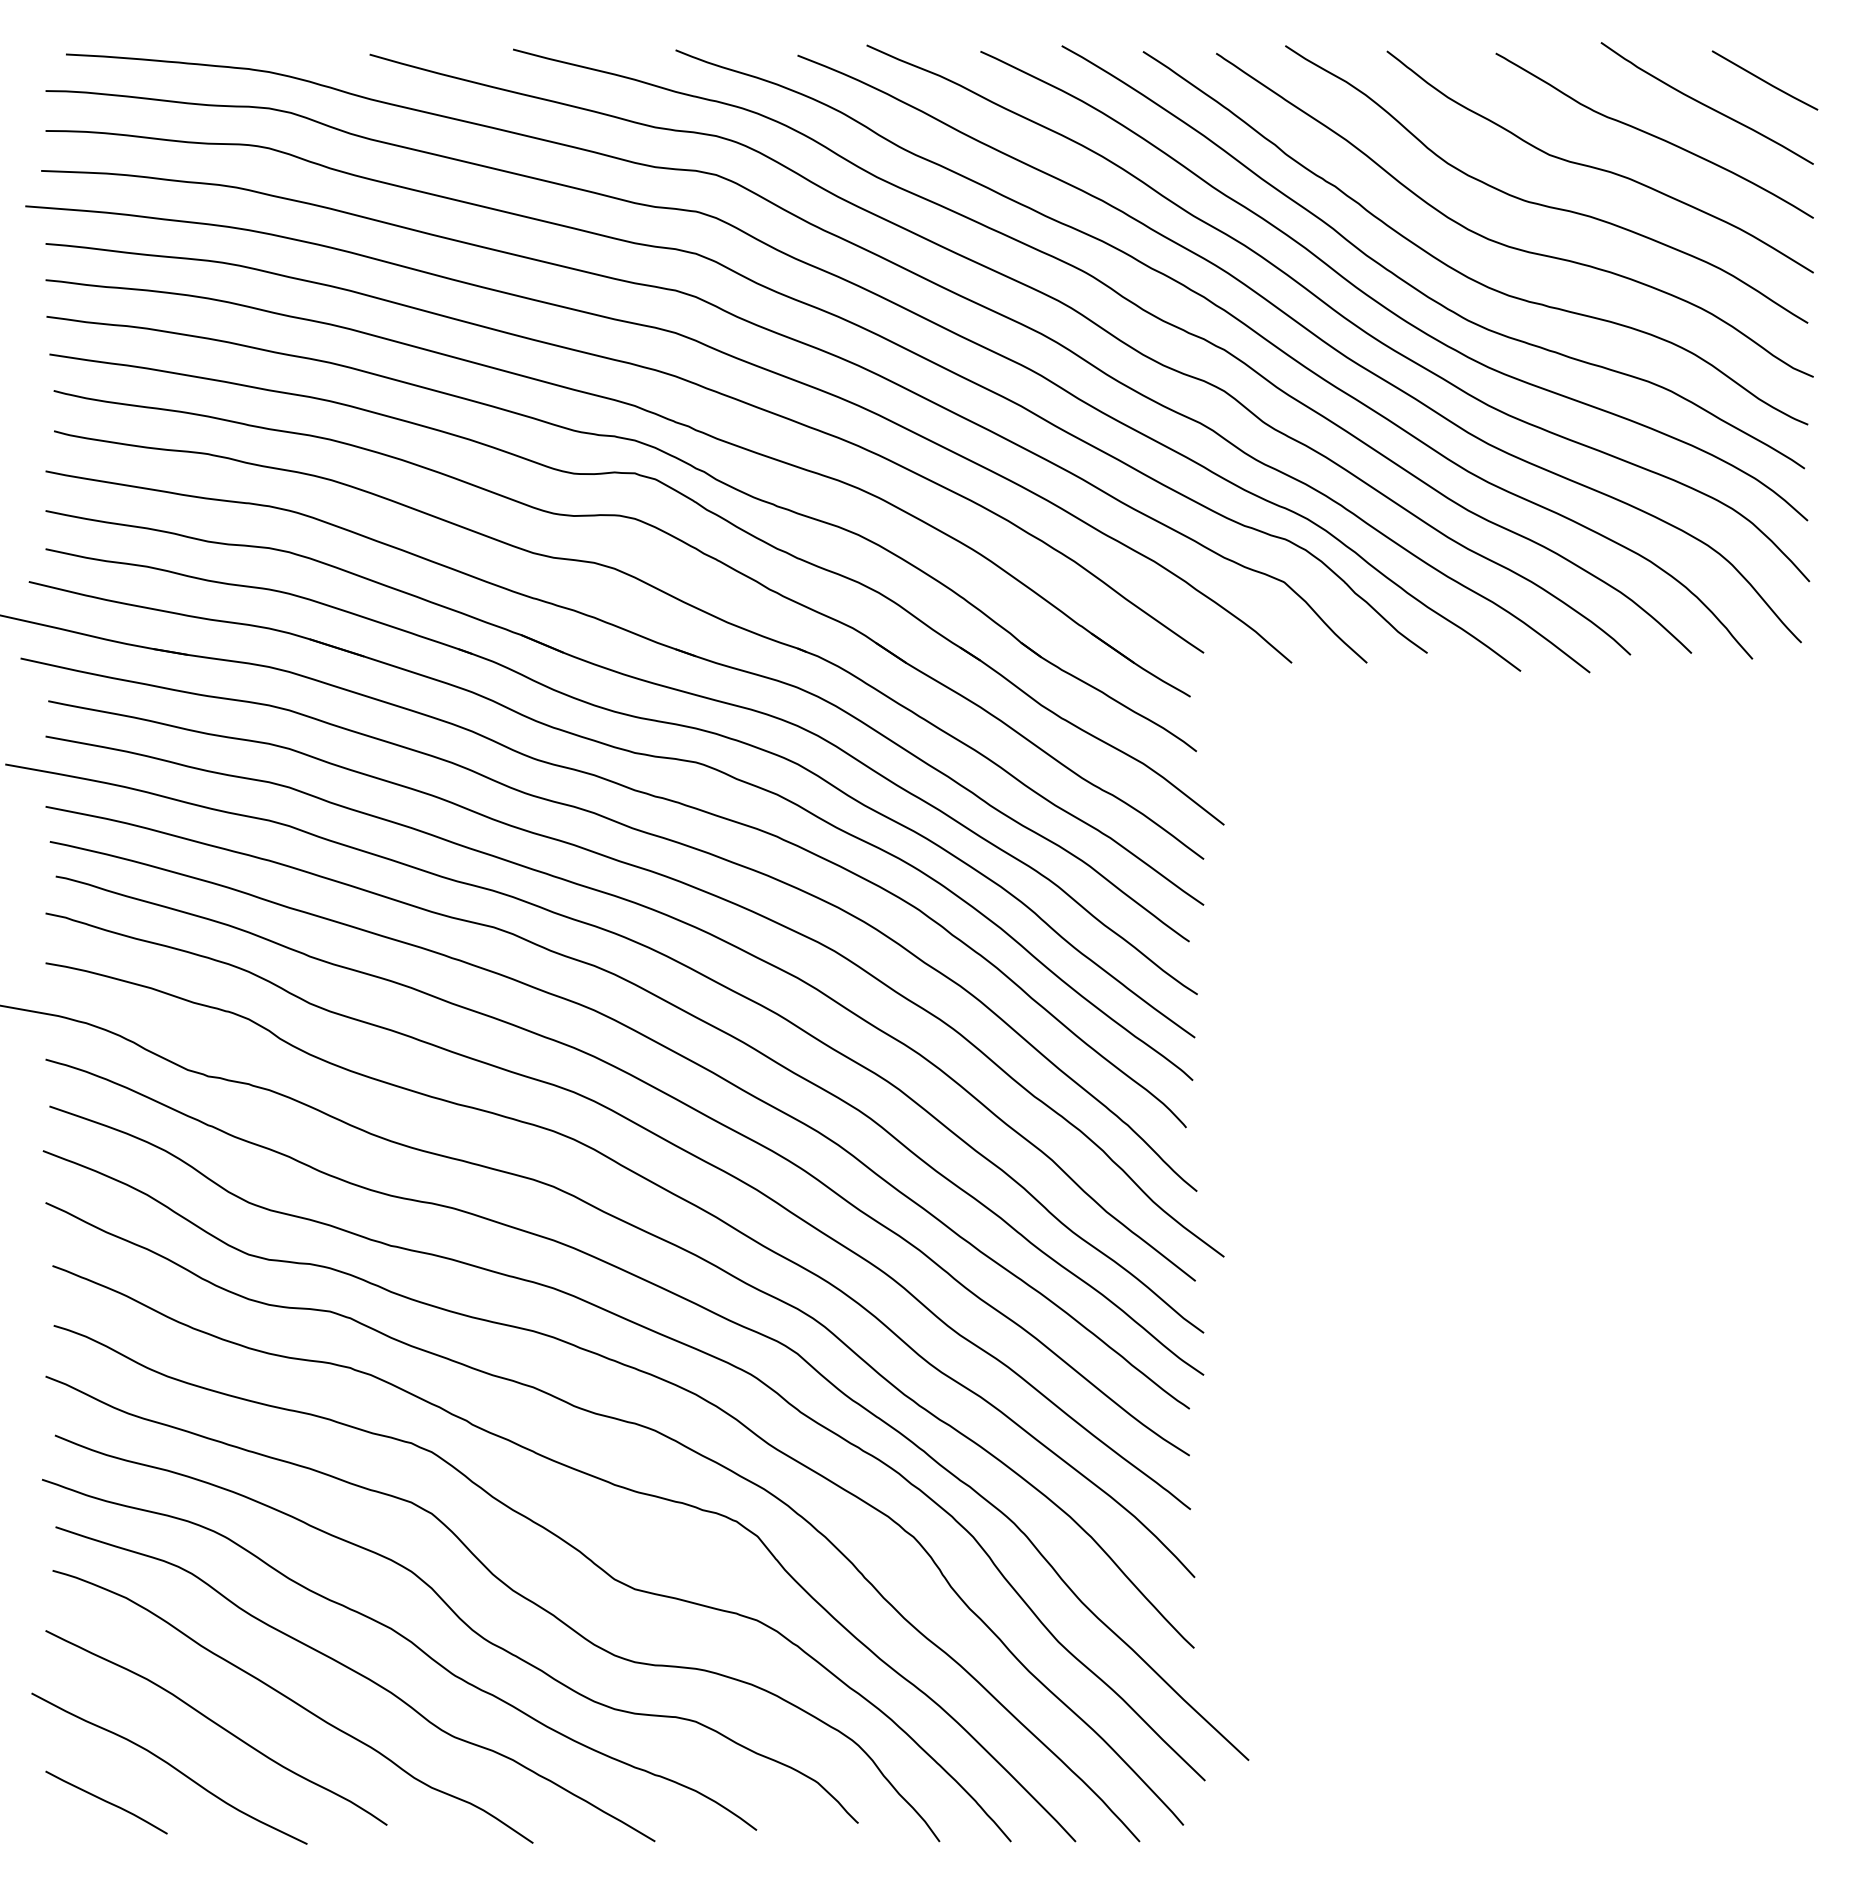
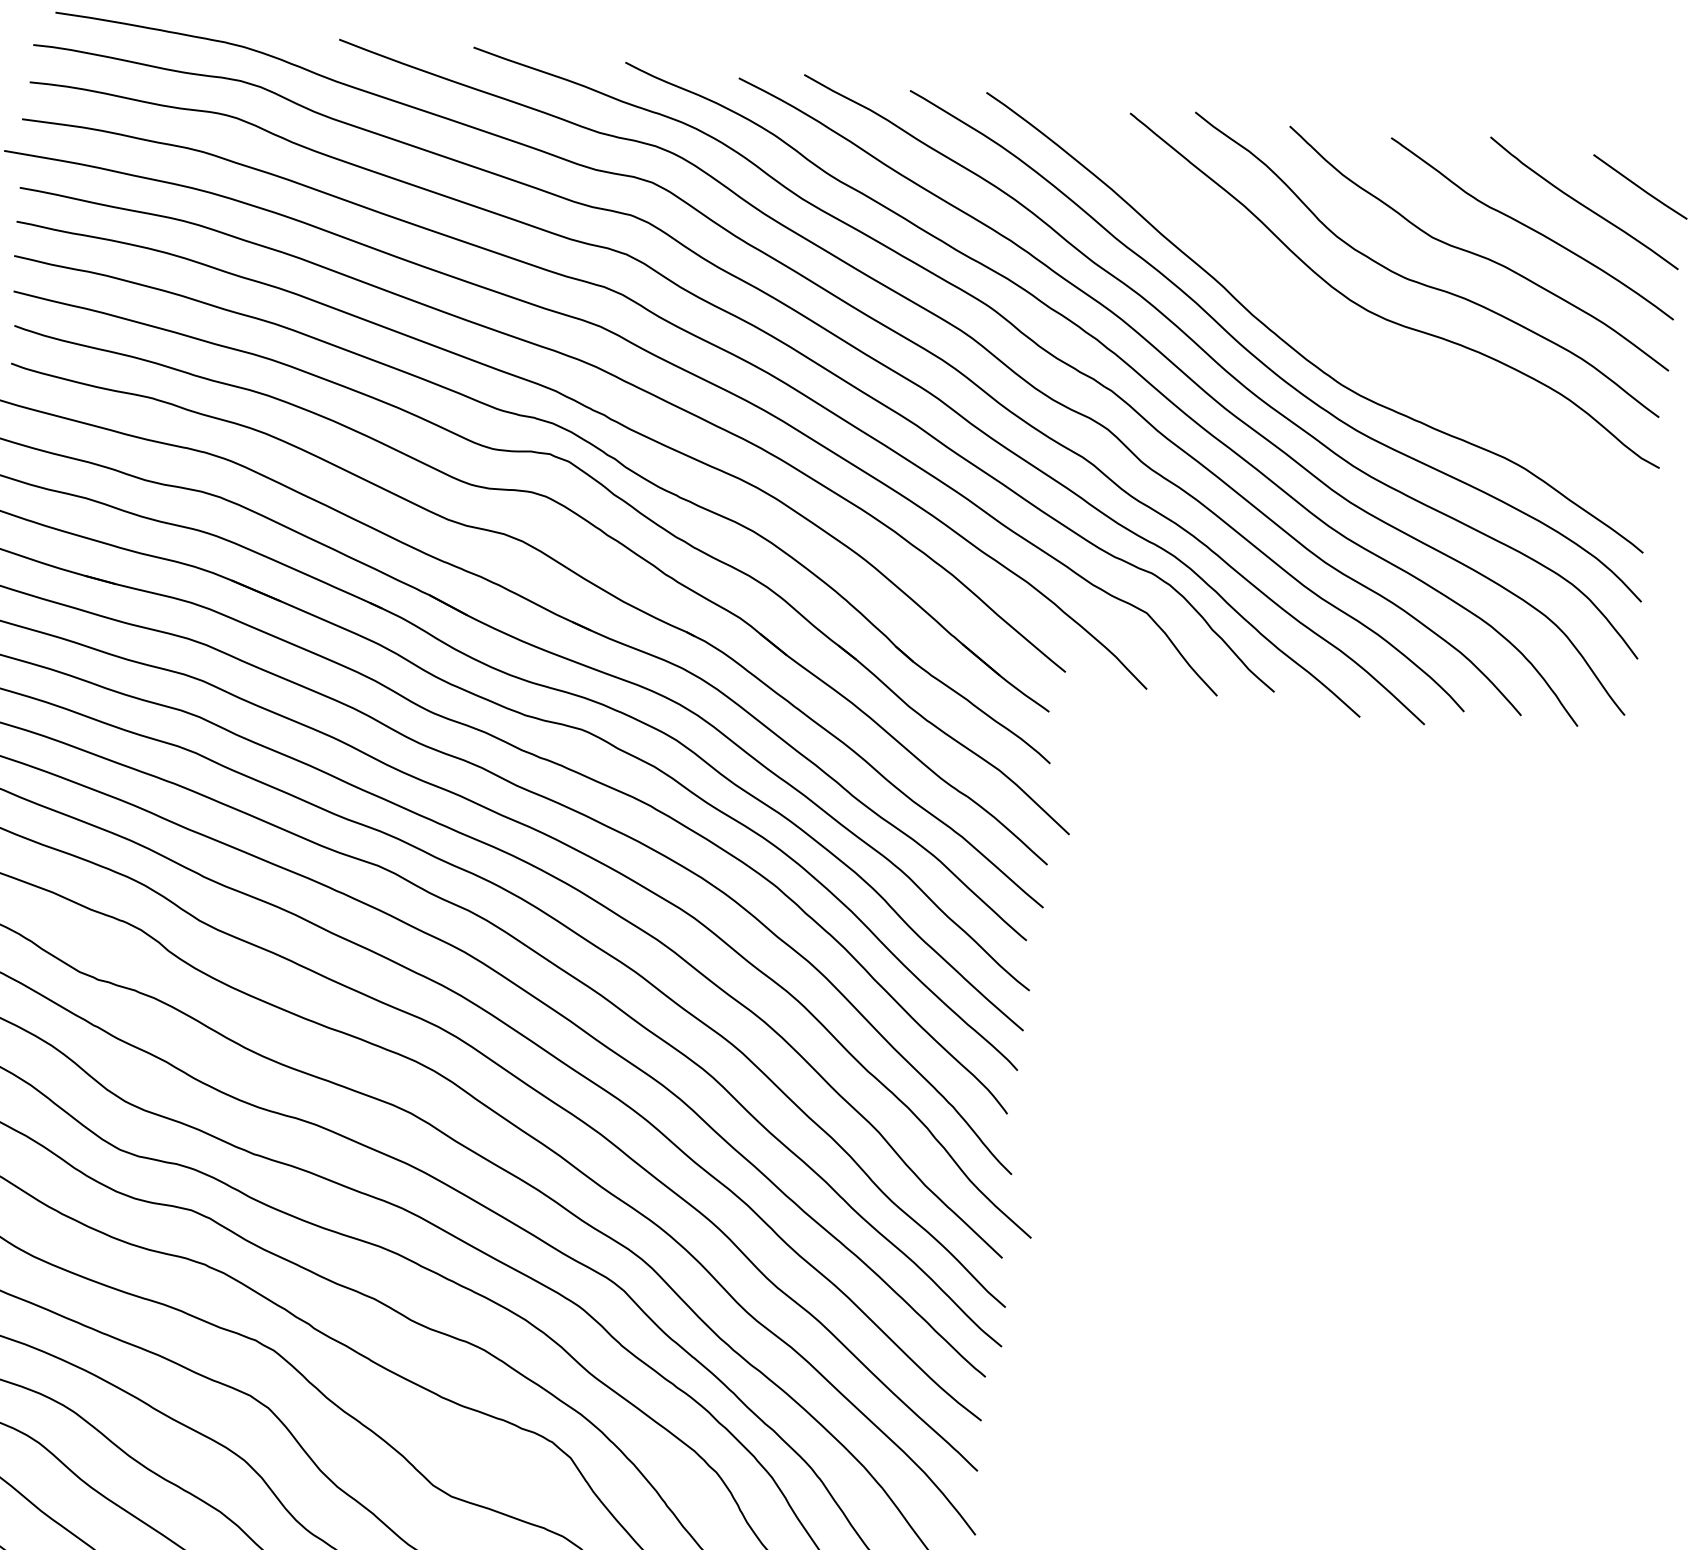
curve: (1456, 269) -> (1335, 336), removed

